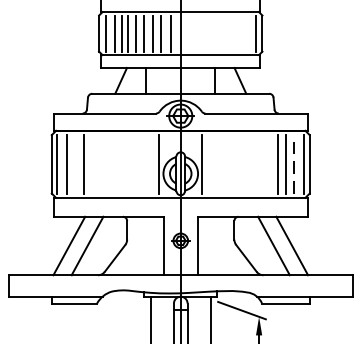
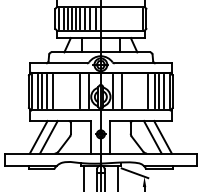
line: (76, 163) -> (42, 91), added
line: (95, 163) -> (53, 91), added
line: (144, 163) -> (80, 91), added
line: (217, 163) -> (121, 91), added
line: (266, 163) -> (148, 91), added
line: (294, 163) -> (164, 91), dashed -> solid

